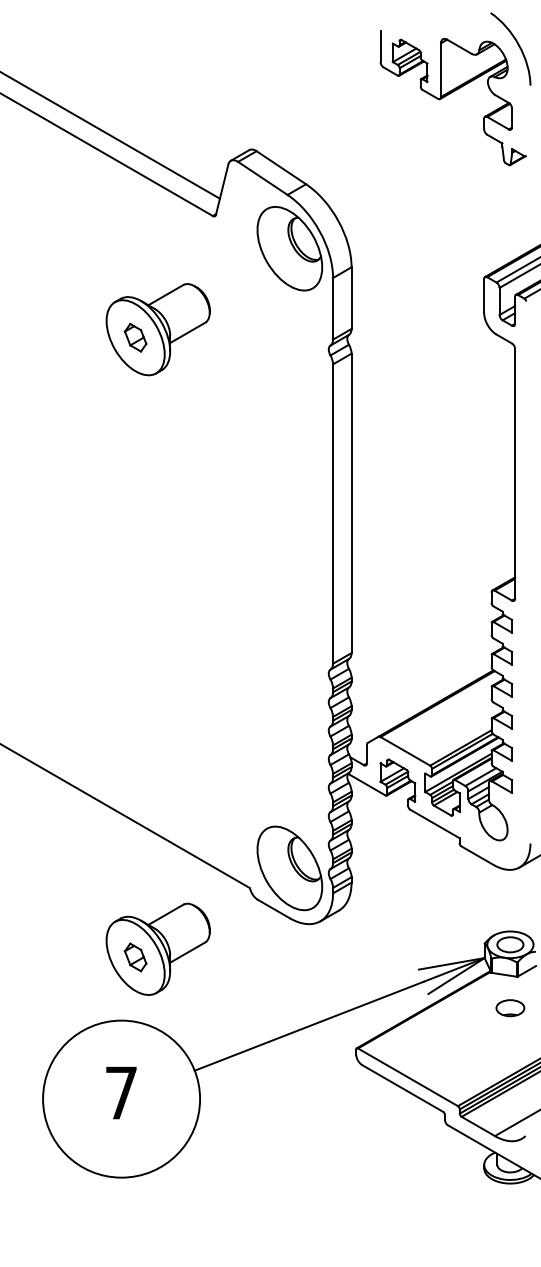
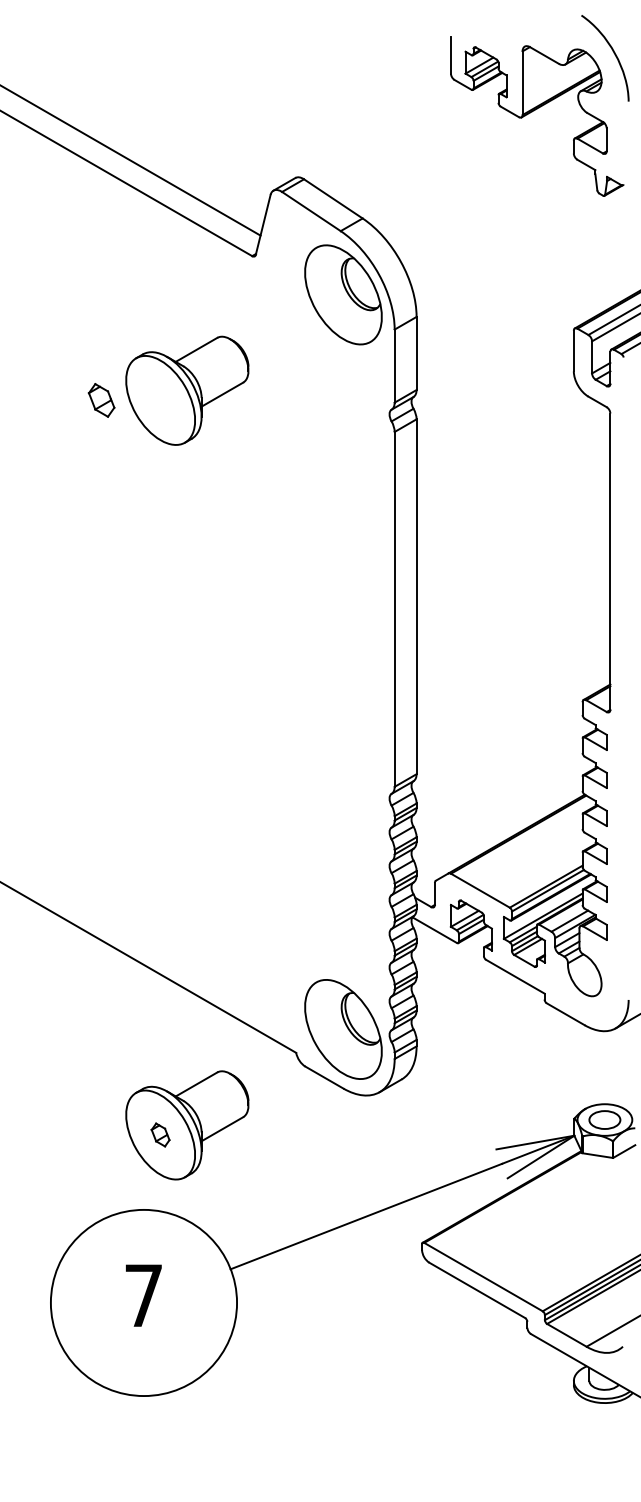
part: (135, 337) -> (101, 400), moved
part: (135, 957) -> (160, 1134), size x0.7
part: (510, 1007) -> (604, 1194), removed

